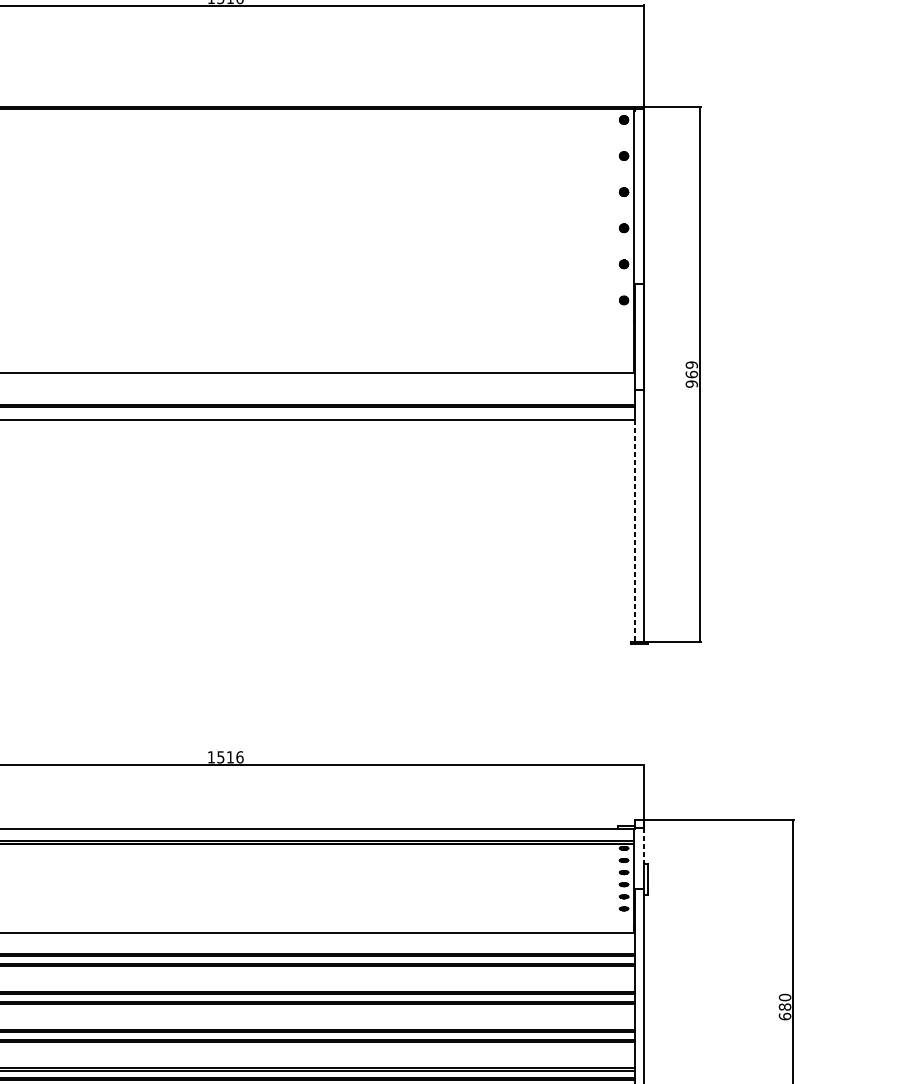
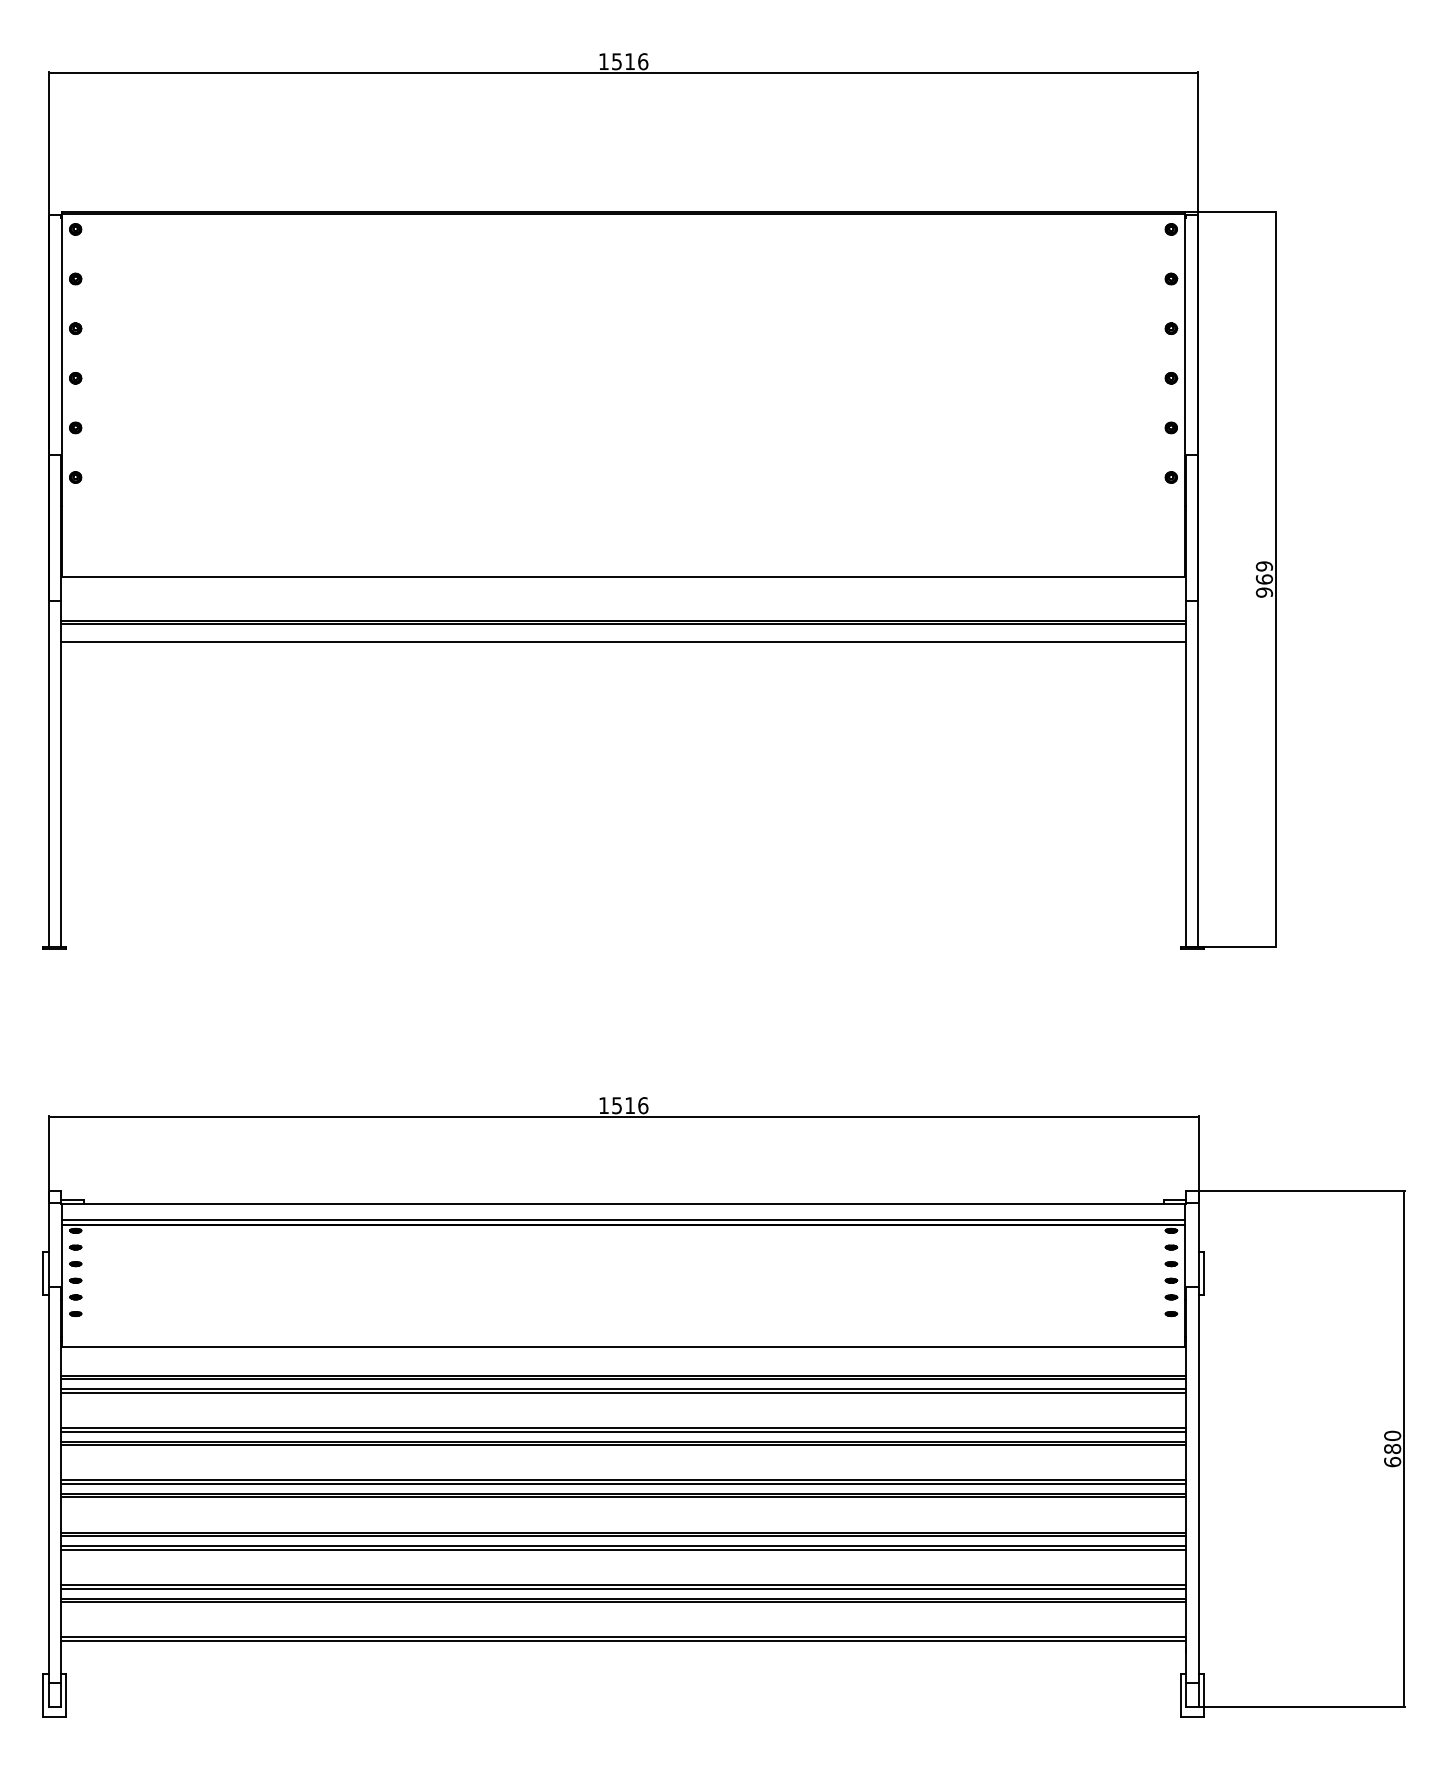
line: (635, 531) -> (1186, 794), dashed -> solid
line: (643, 845) -> (1198, 1227), dashed -> solid

